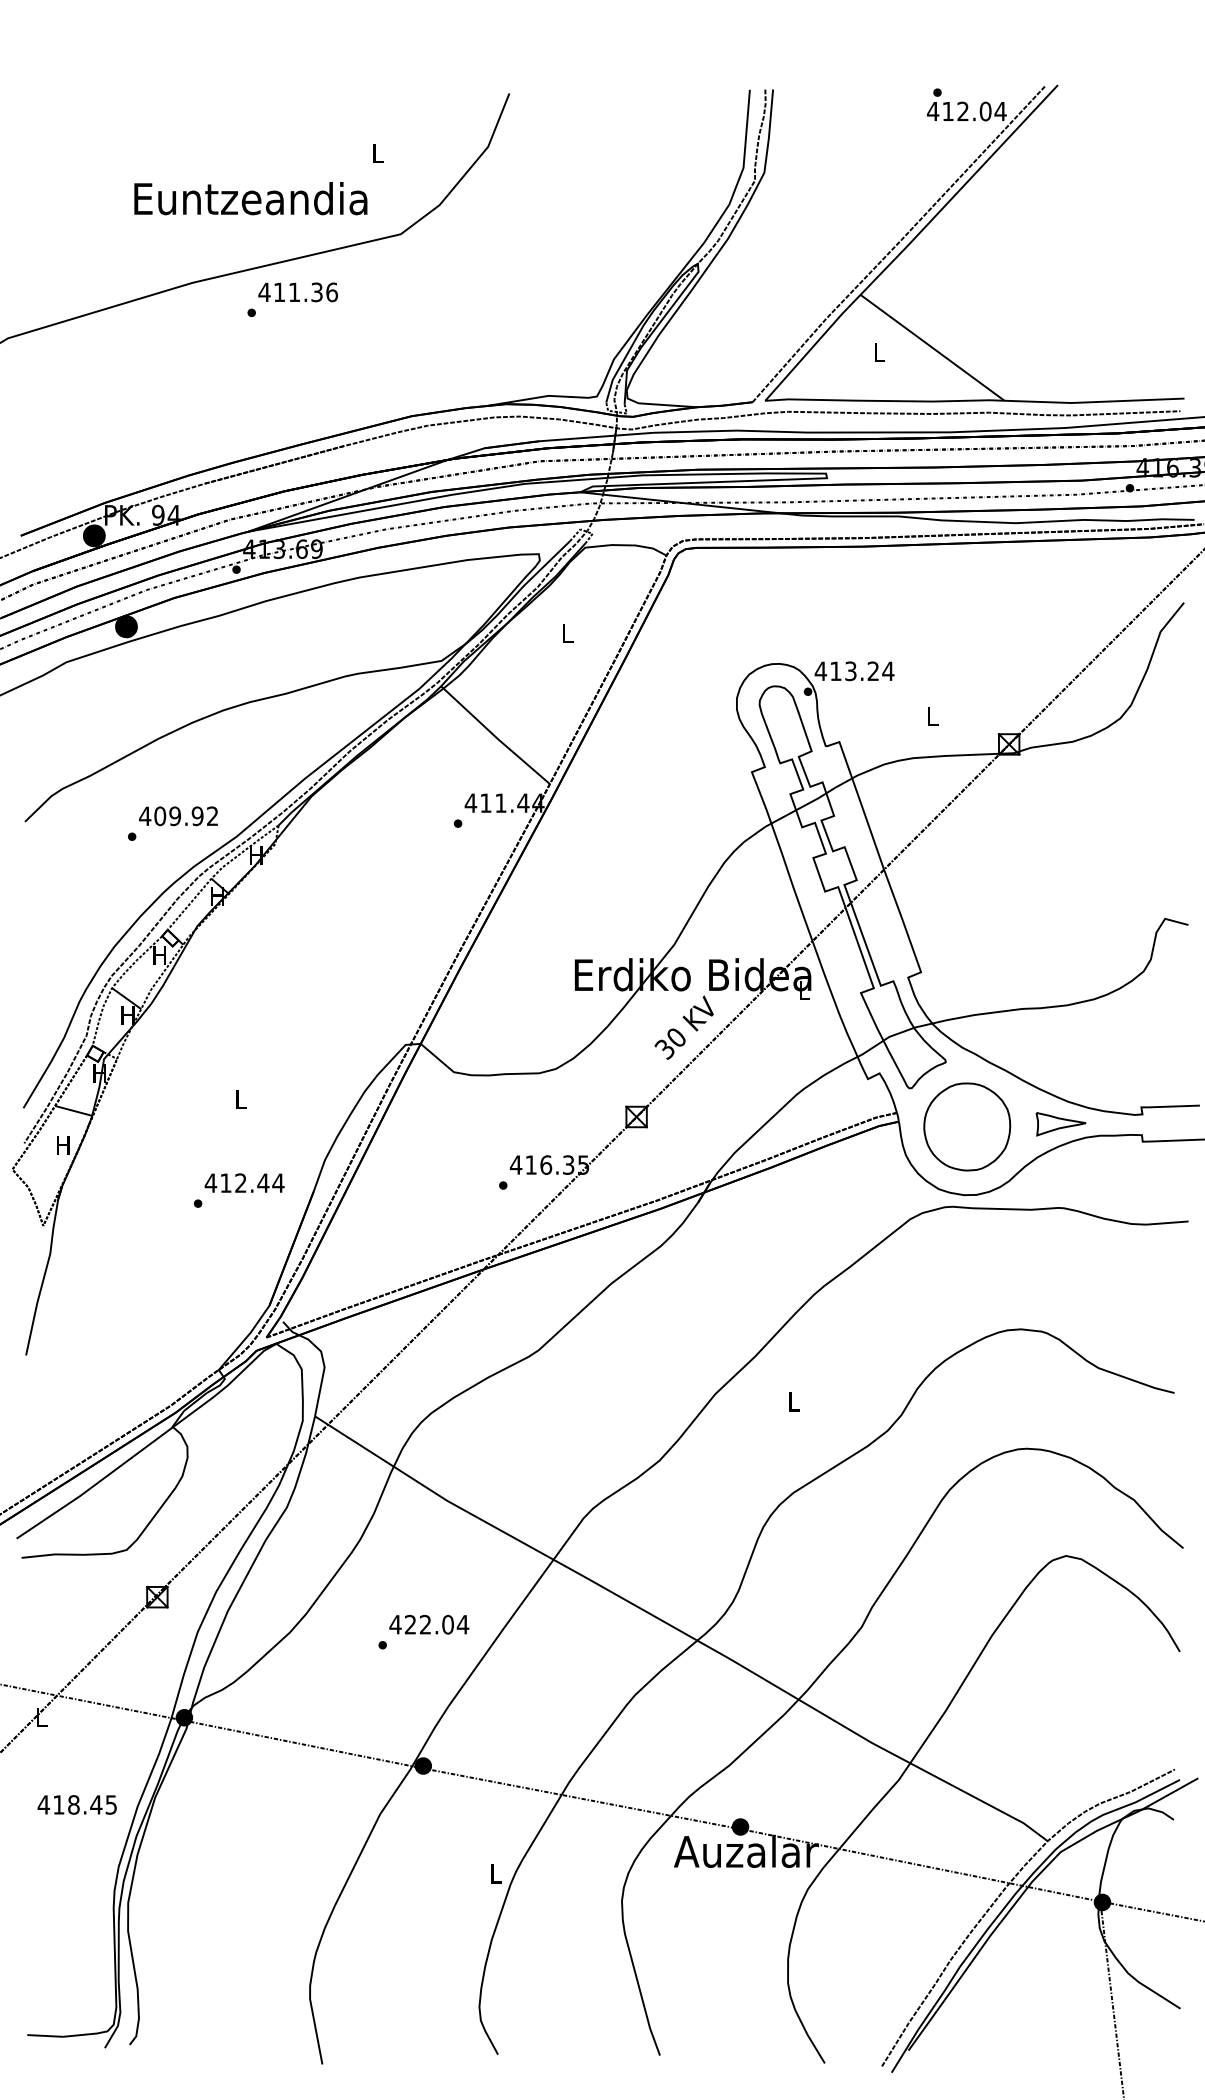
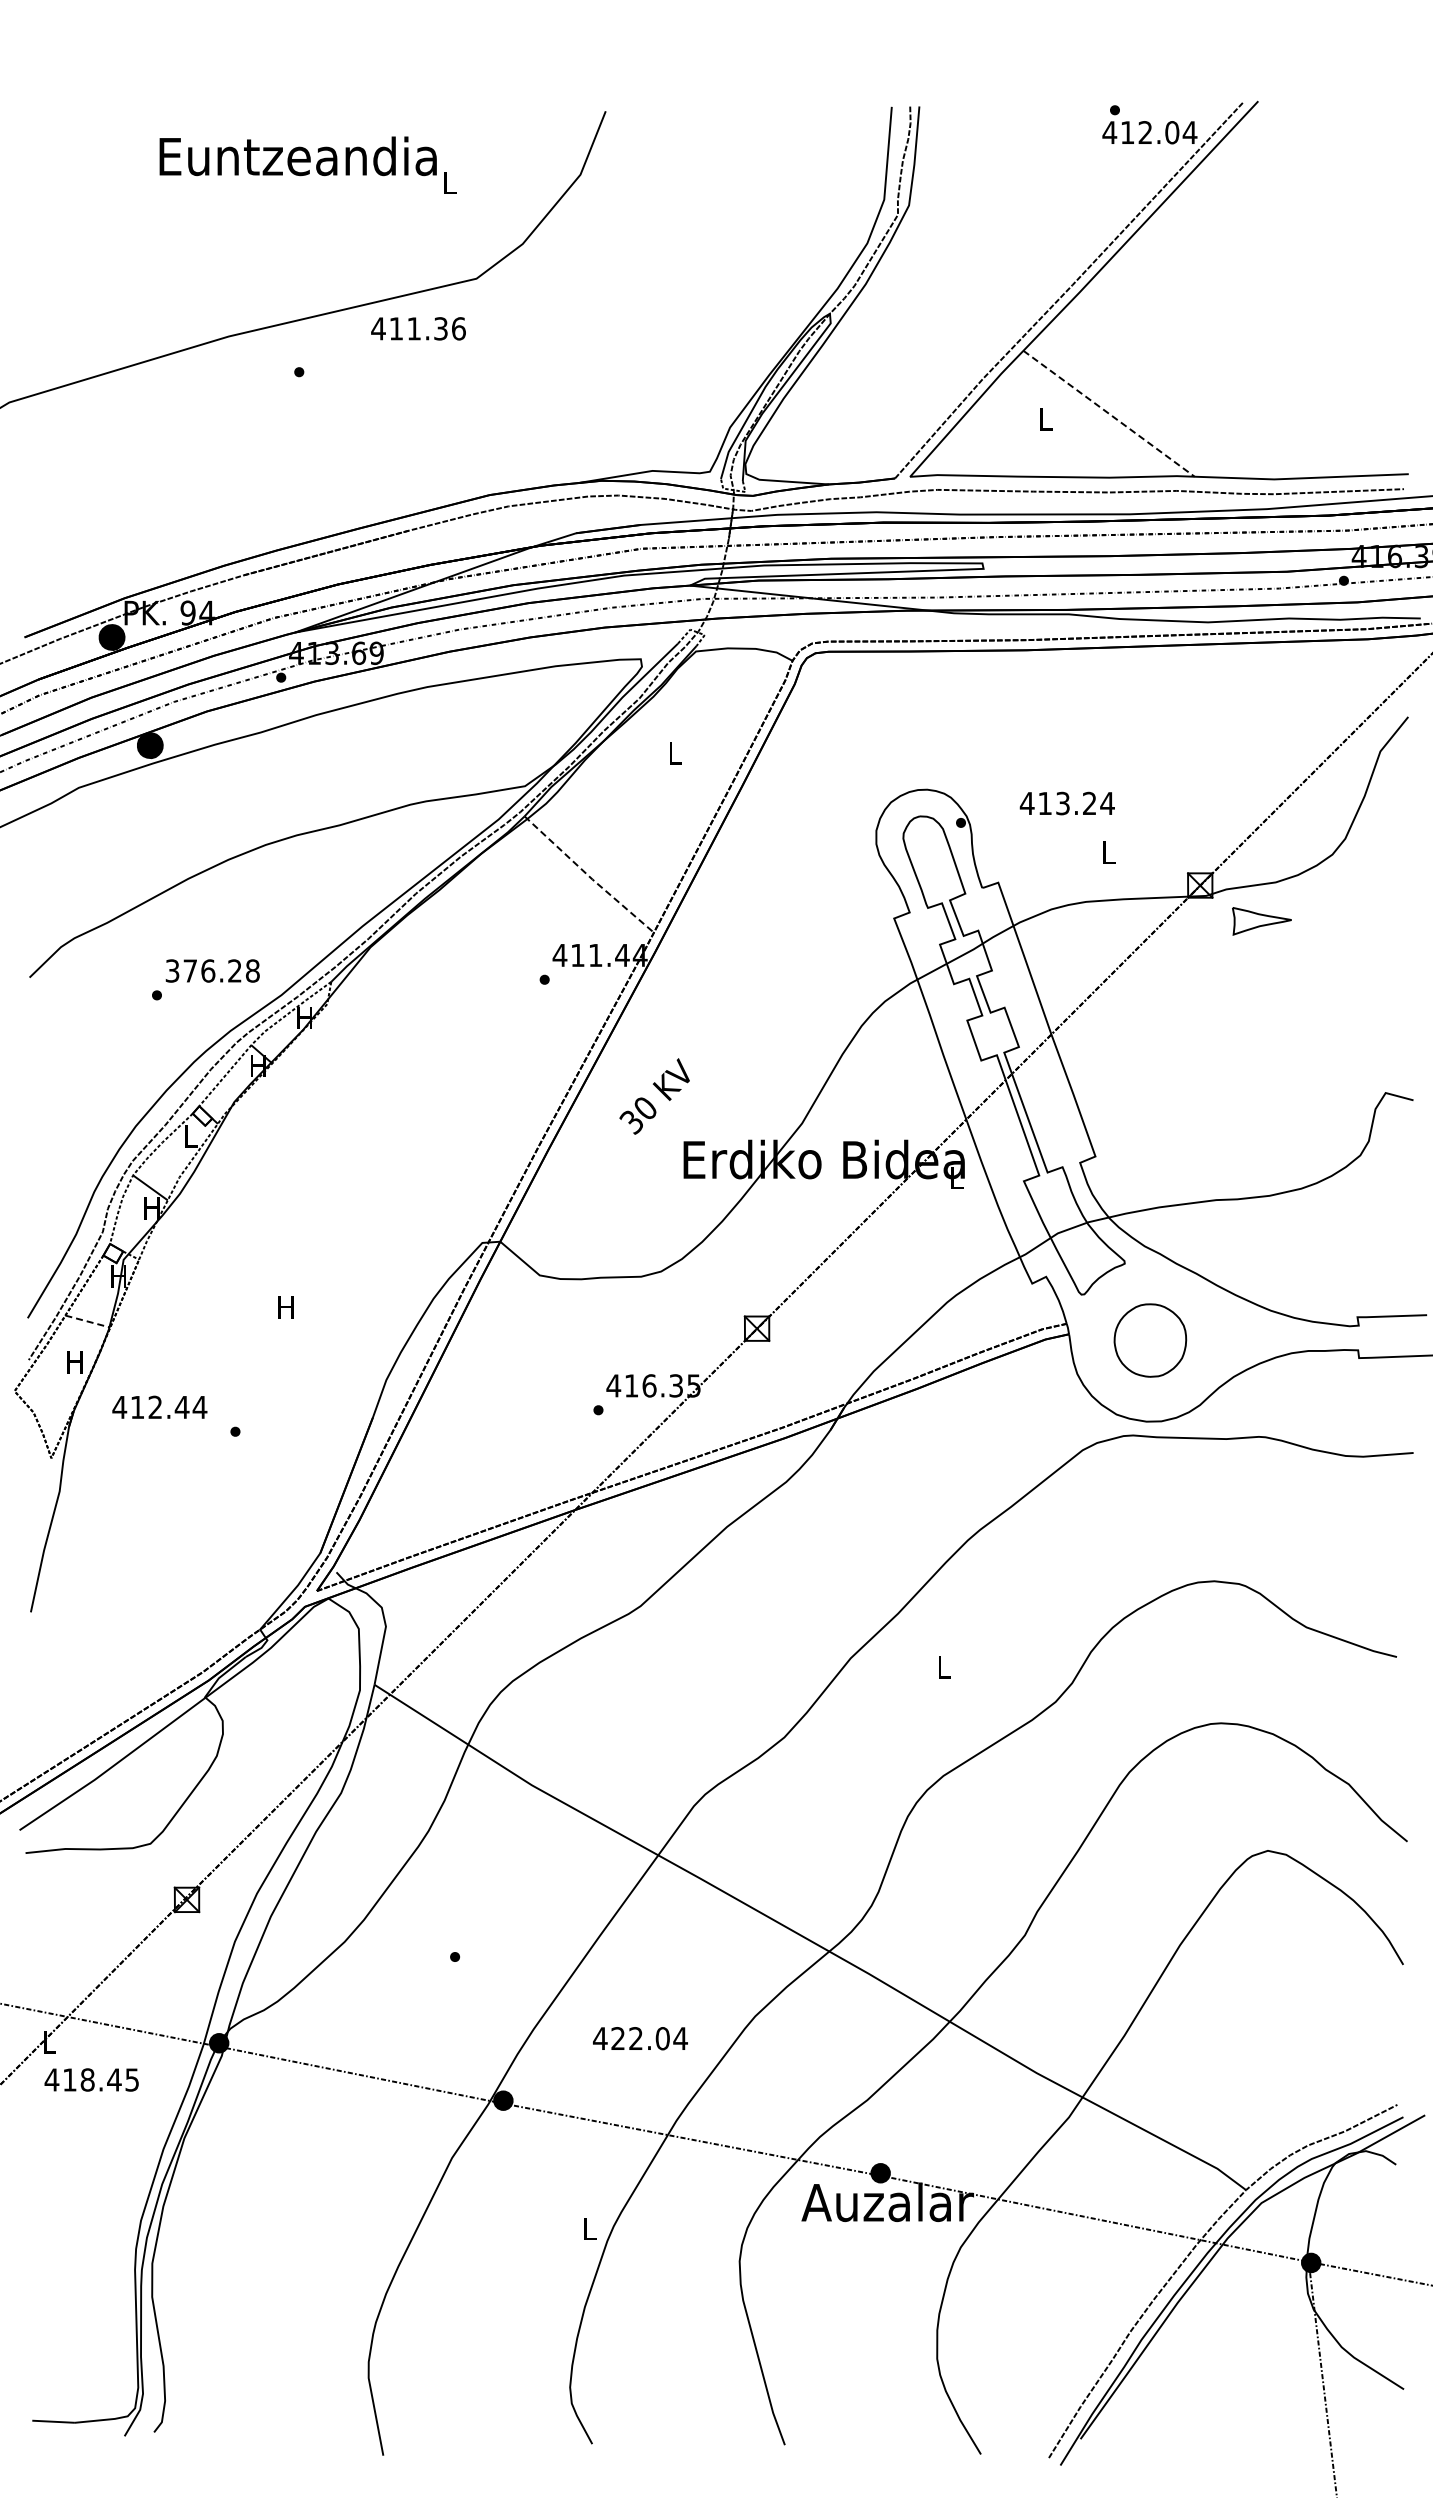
text: (250, 198) -> (297, 156), moved
text: (298, 292) -> (418, 328), moved
line: (932, 348) -> (1109, 414), solid -> dashed
text: (853, 671) -> (1066, 803), moved
line: (494, 736) -> (588, 876), solid -> dashed
text: (178, 815) -> (212, 970), 409.92 -> 376.28
text: (159, 955) -> (189, 1136), H -> L
text: (684, 1027) -> (654, 1096), moved
text: (240, 1099) -> (285, 1307), L -> H
line: (74, 1110) -> (88, 1321), solid -> dashed
part: (1060, 1124) -> (1261, 921), moved
part: (967, 1126) -> (1150, 1340), size x0.7
text: (244, 1182) -> (159, 1406), moved
text: (429, 1624) -> (640, 2038), moved
text: (77, 1804) -> (91, 2079), moved

